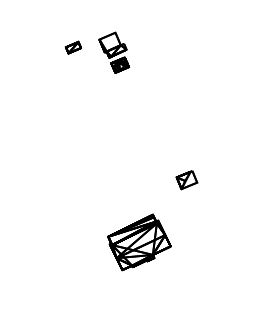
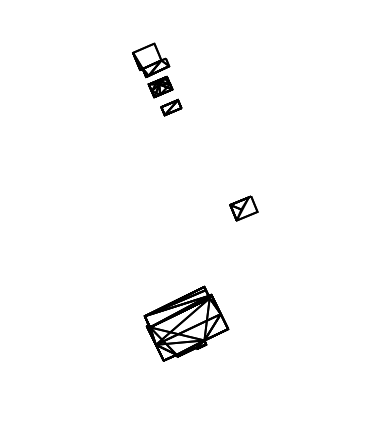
part: (73, 47) -> (171, 107), moved
part: (186, 180) -> (243, 208), moved

